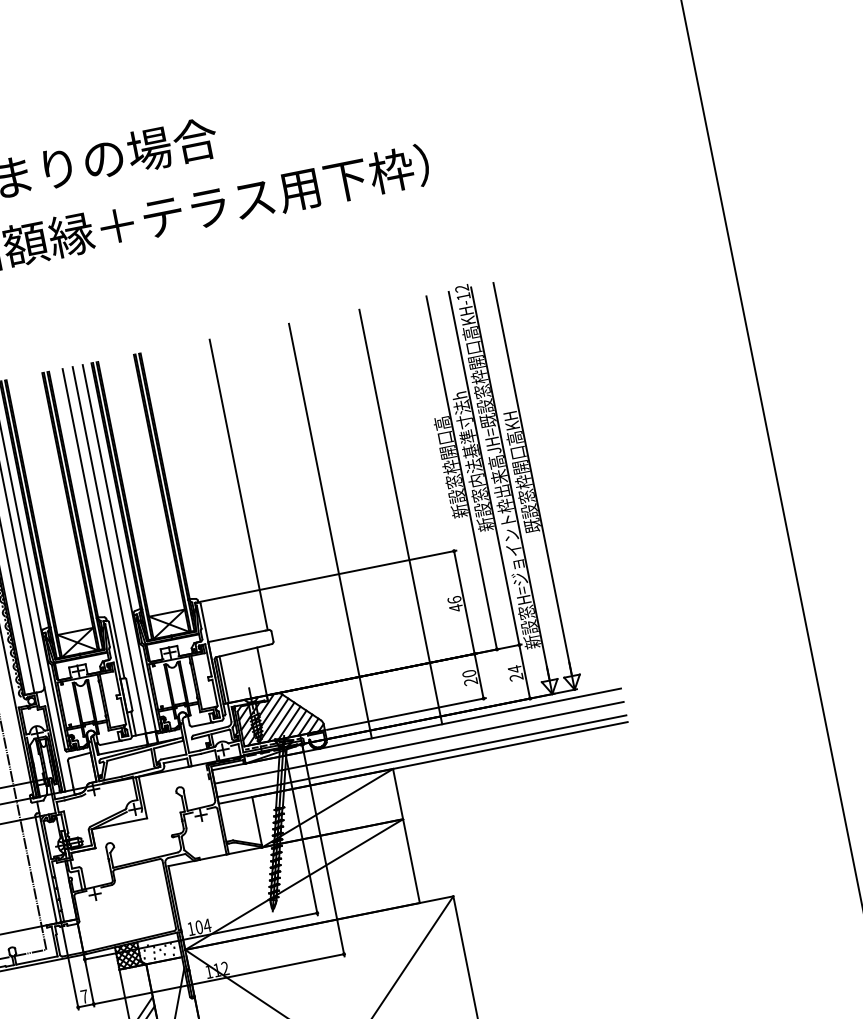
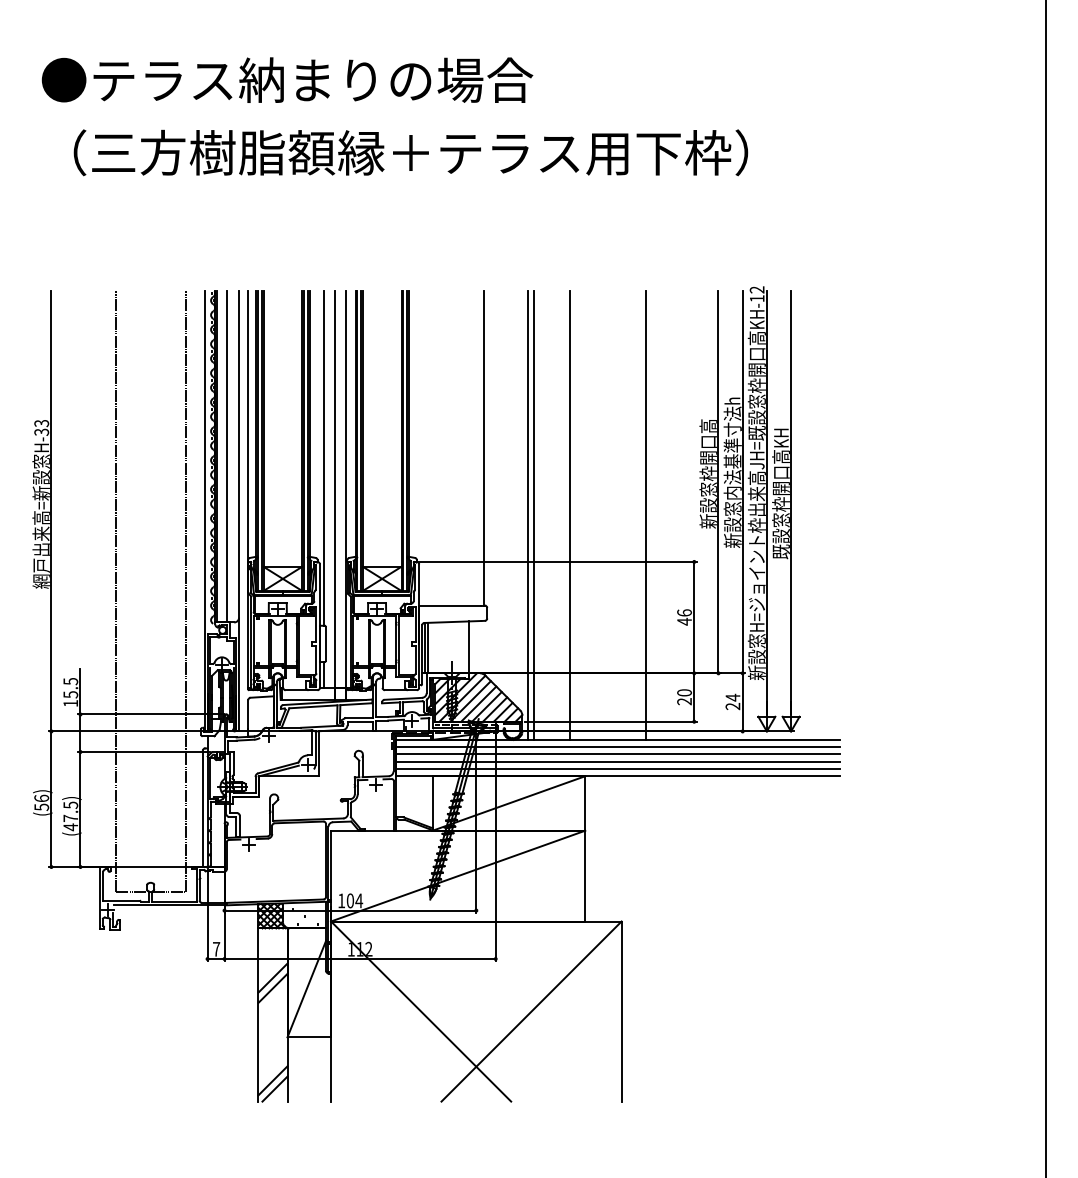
line: (297, 536) -> (534, 514), added
line: (292, 537) -> (528, 514), added
line: (417, 736) -> (617, 747), added
line: (420, 749) -> (617, 761), added

